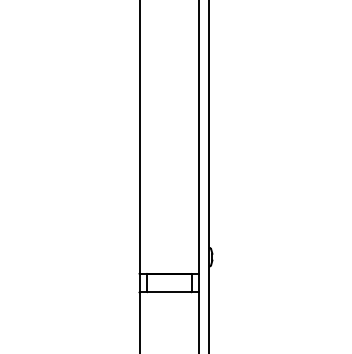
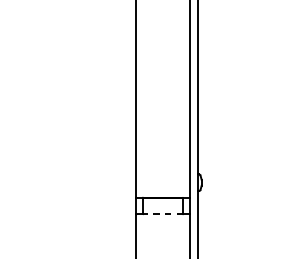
line: (168, 292) -> (162, 214), solid -> dashed

